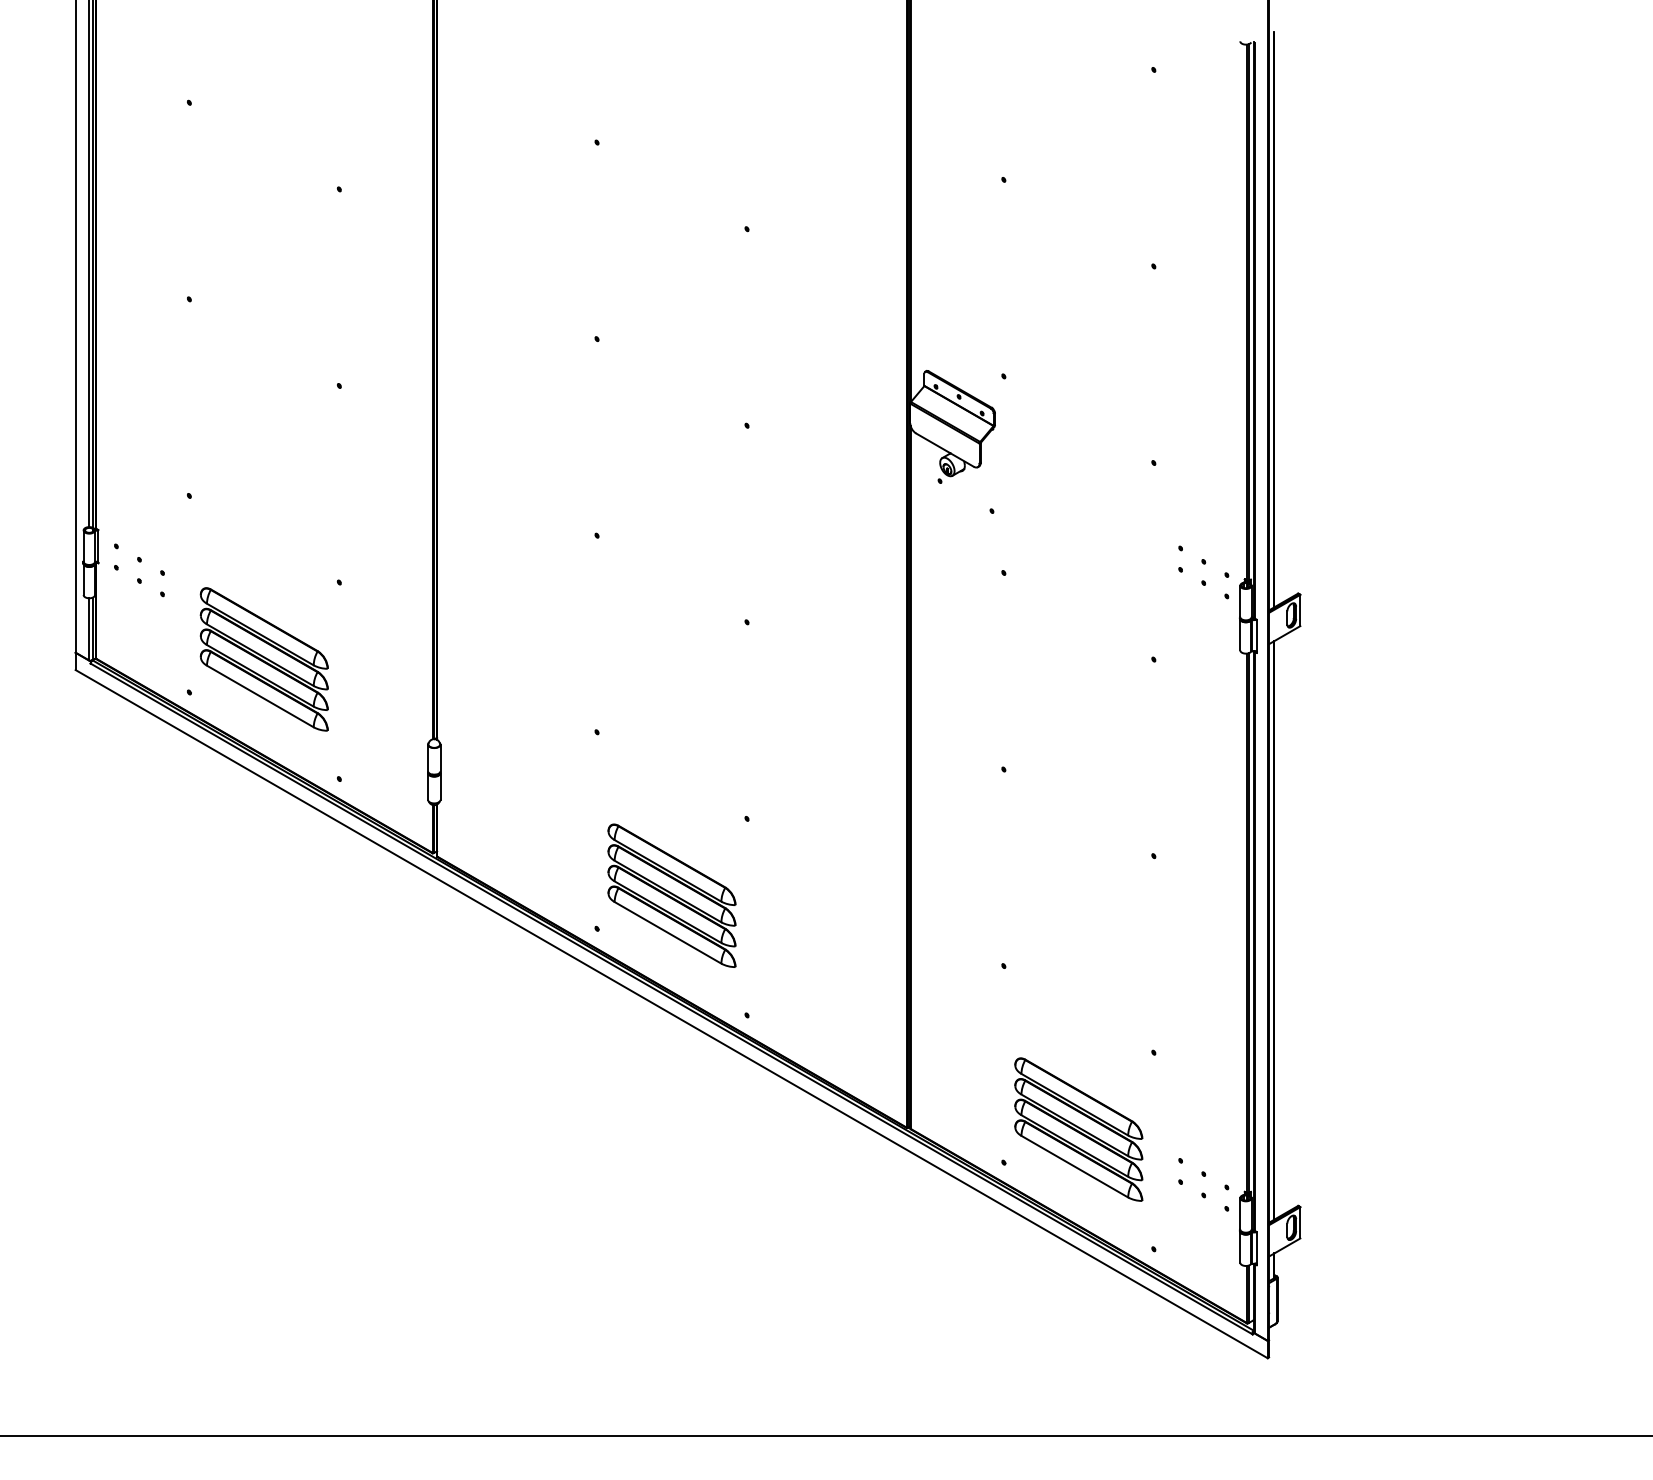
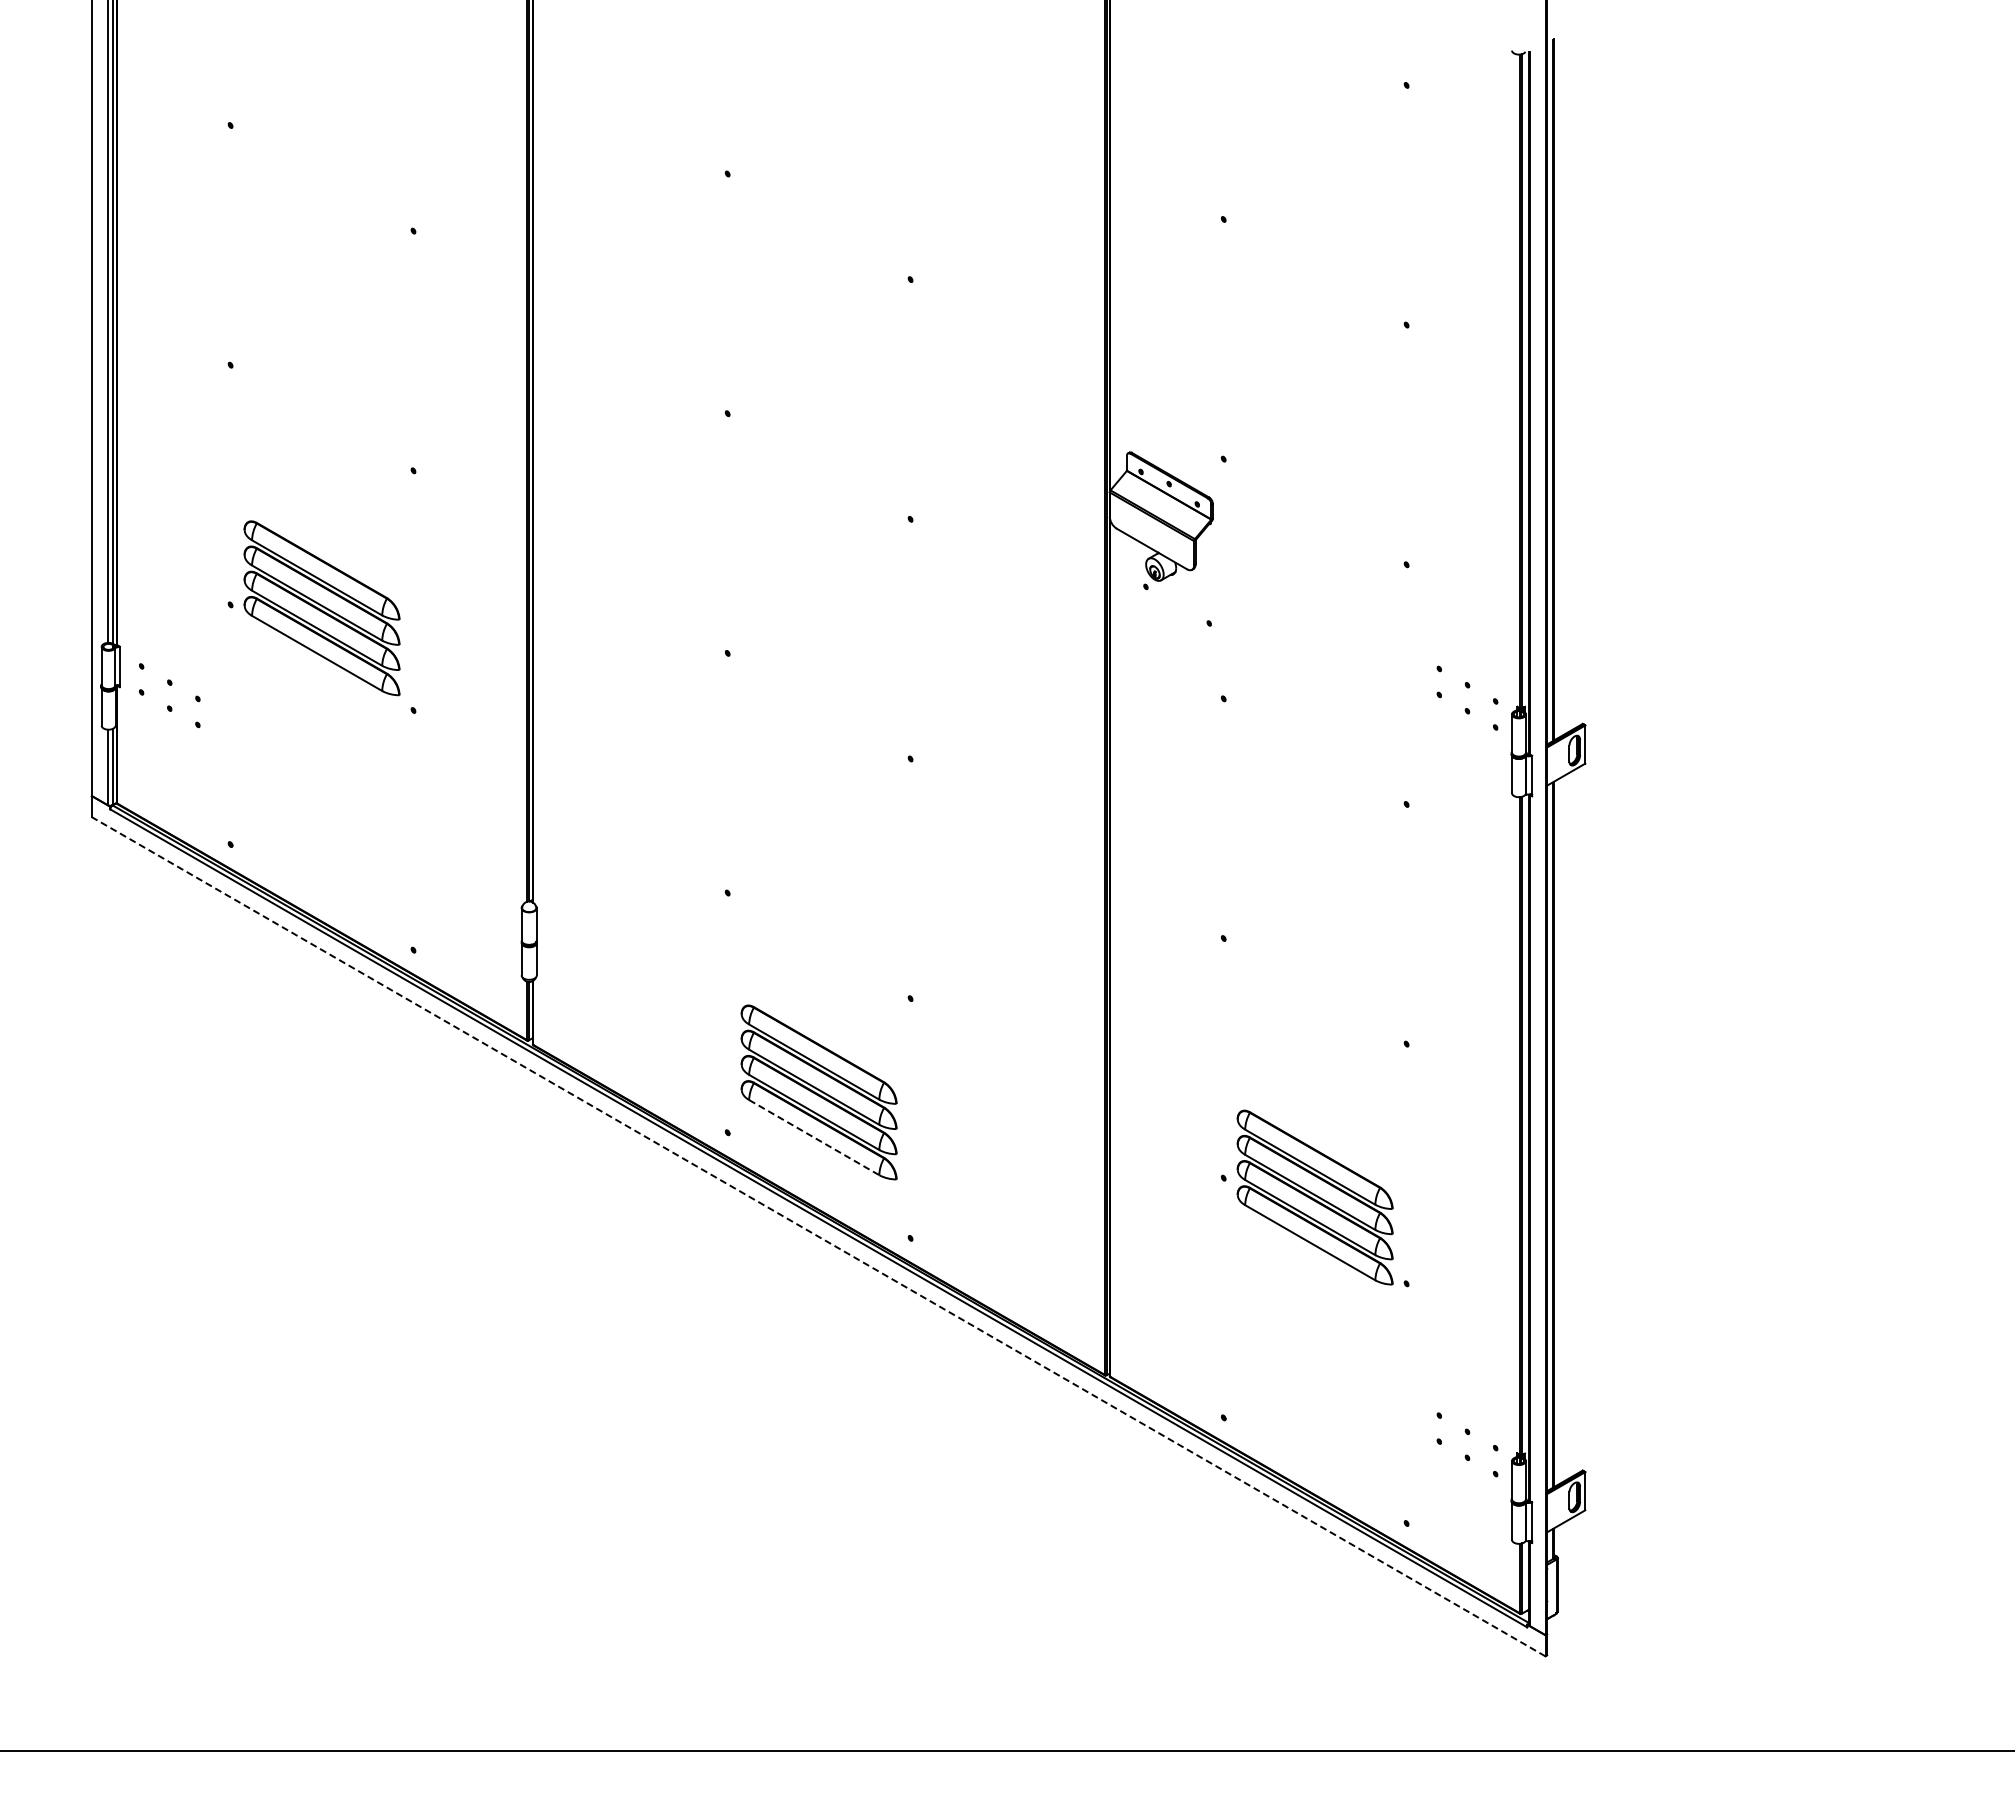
part: (263, 659) -> (321, 608), moved
line: (668, 932) -> (814, 1137), solid -> dashed
line: (671, 1013) -> (818, 1236), solid -> dashed
part: (1078, 1129) -> (1314, 1197), moved

